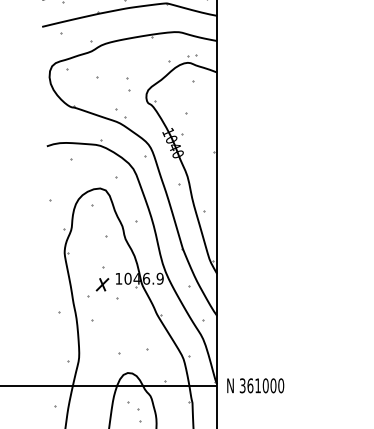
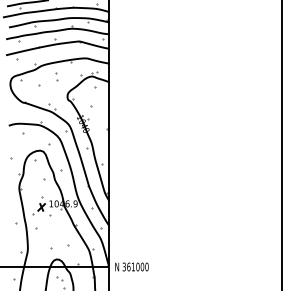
part: (127, 83) -> (56, 76), moved

